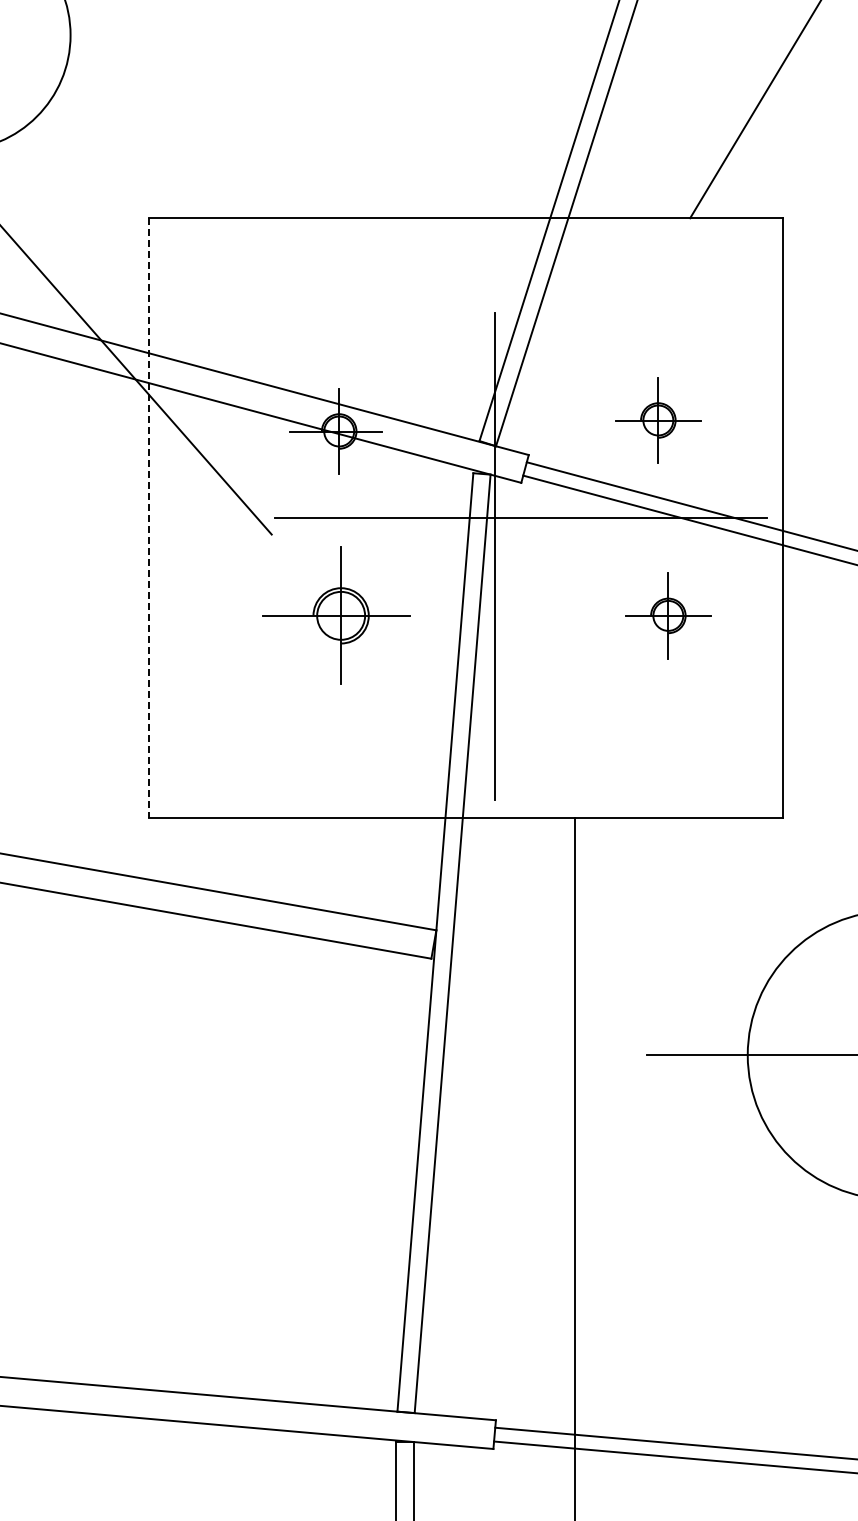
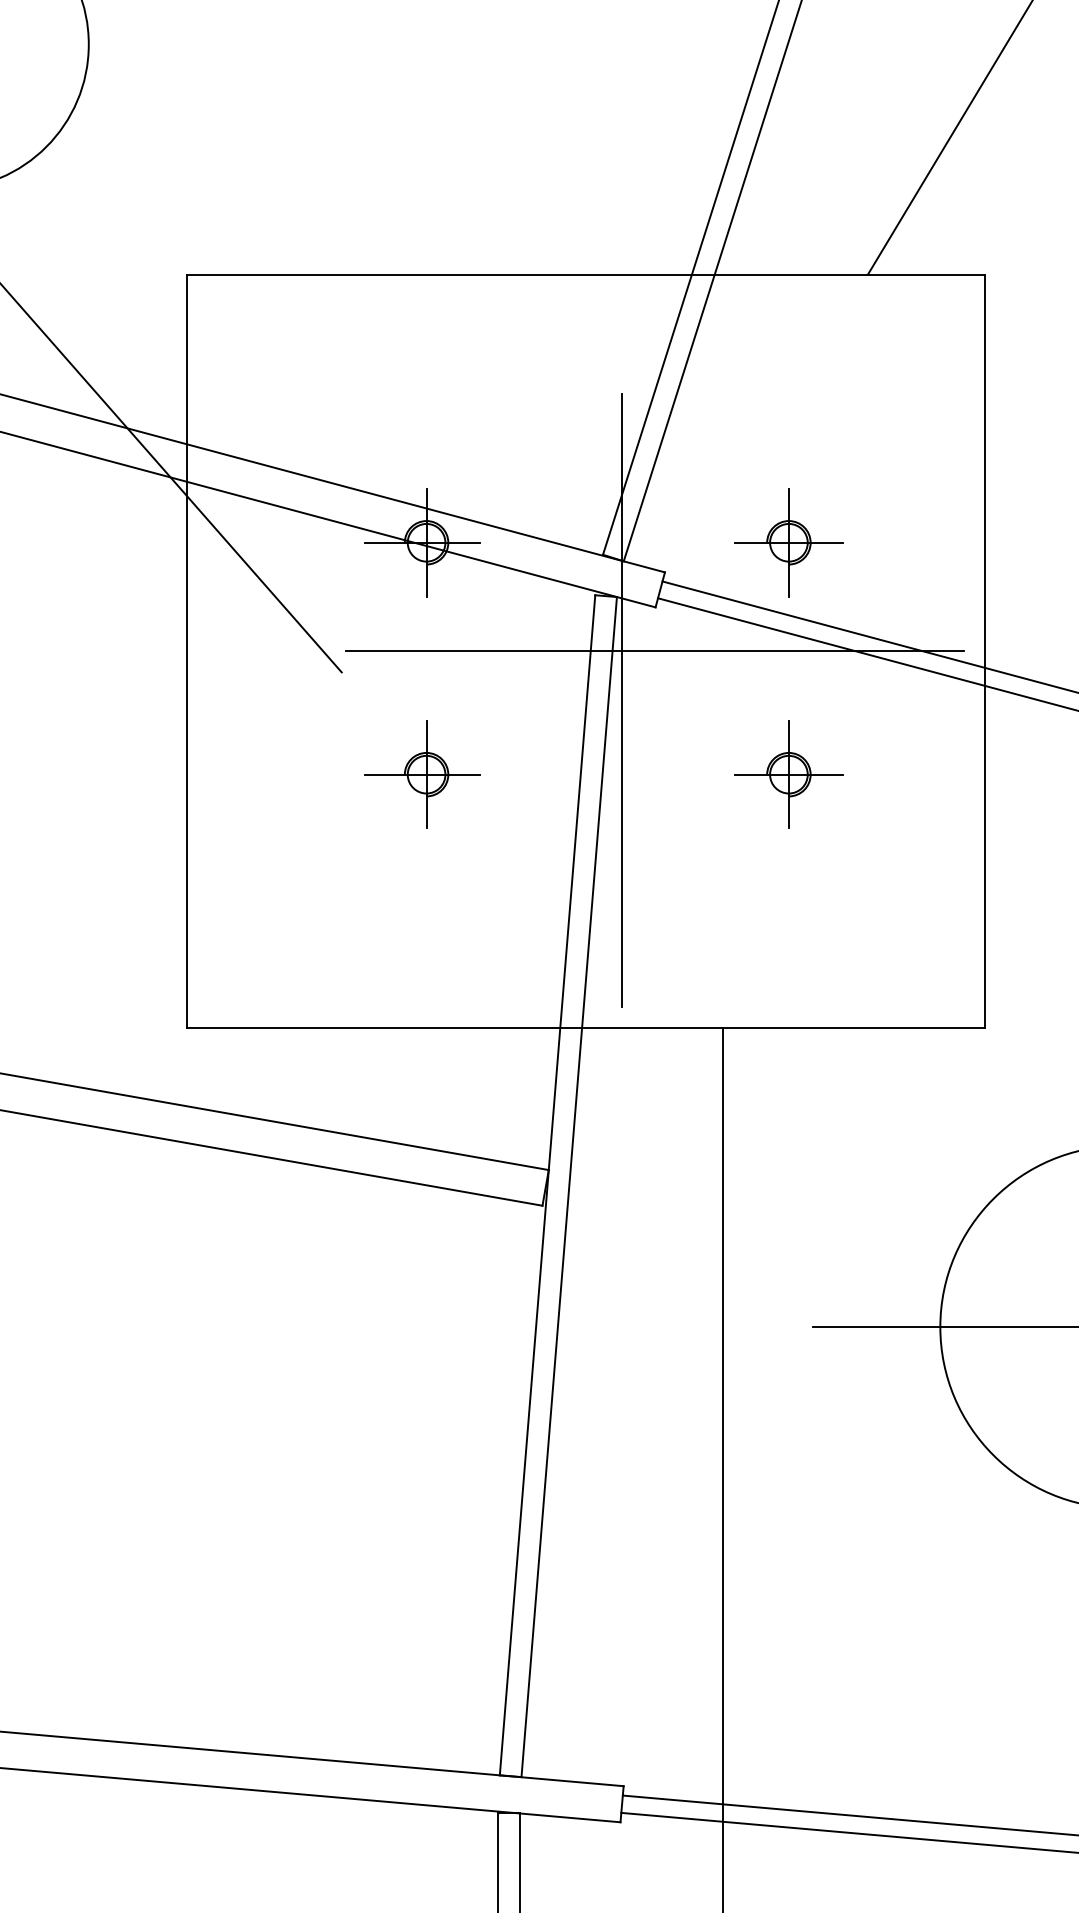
part: (658, 420) -> (789, 542), moved
line: (149, 517) -> (188, 650), dashed -> solid
part: (335, 615) -> (421, 774), size x0.62
part: (668, 615) -> (789, 774), moved

